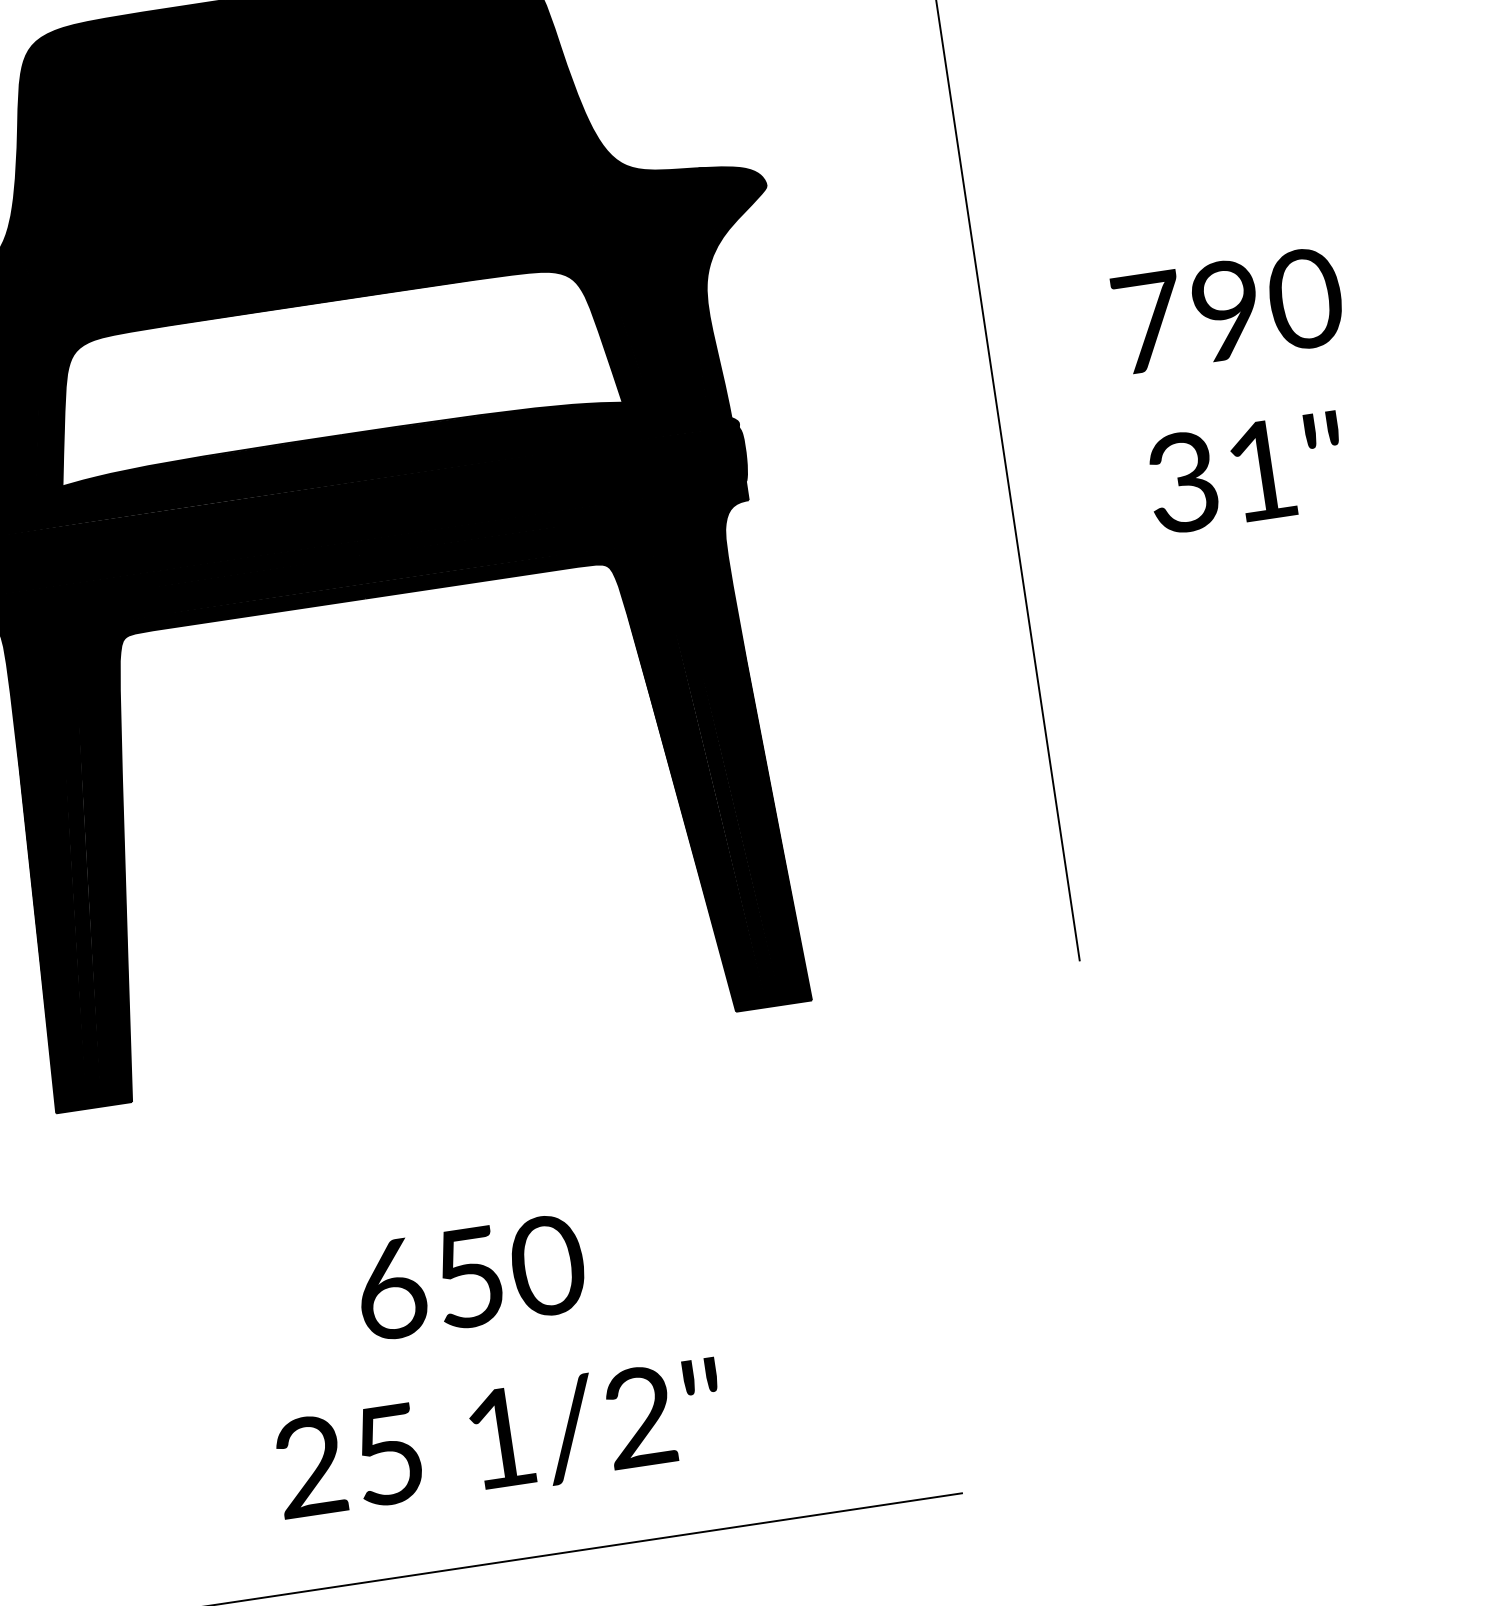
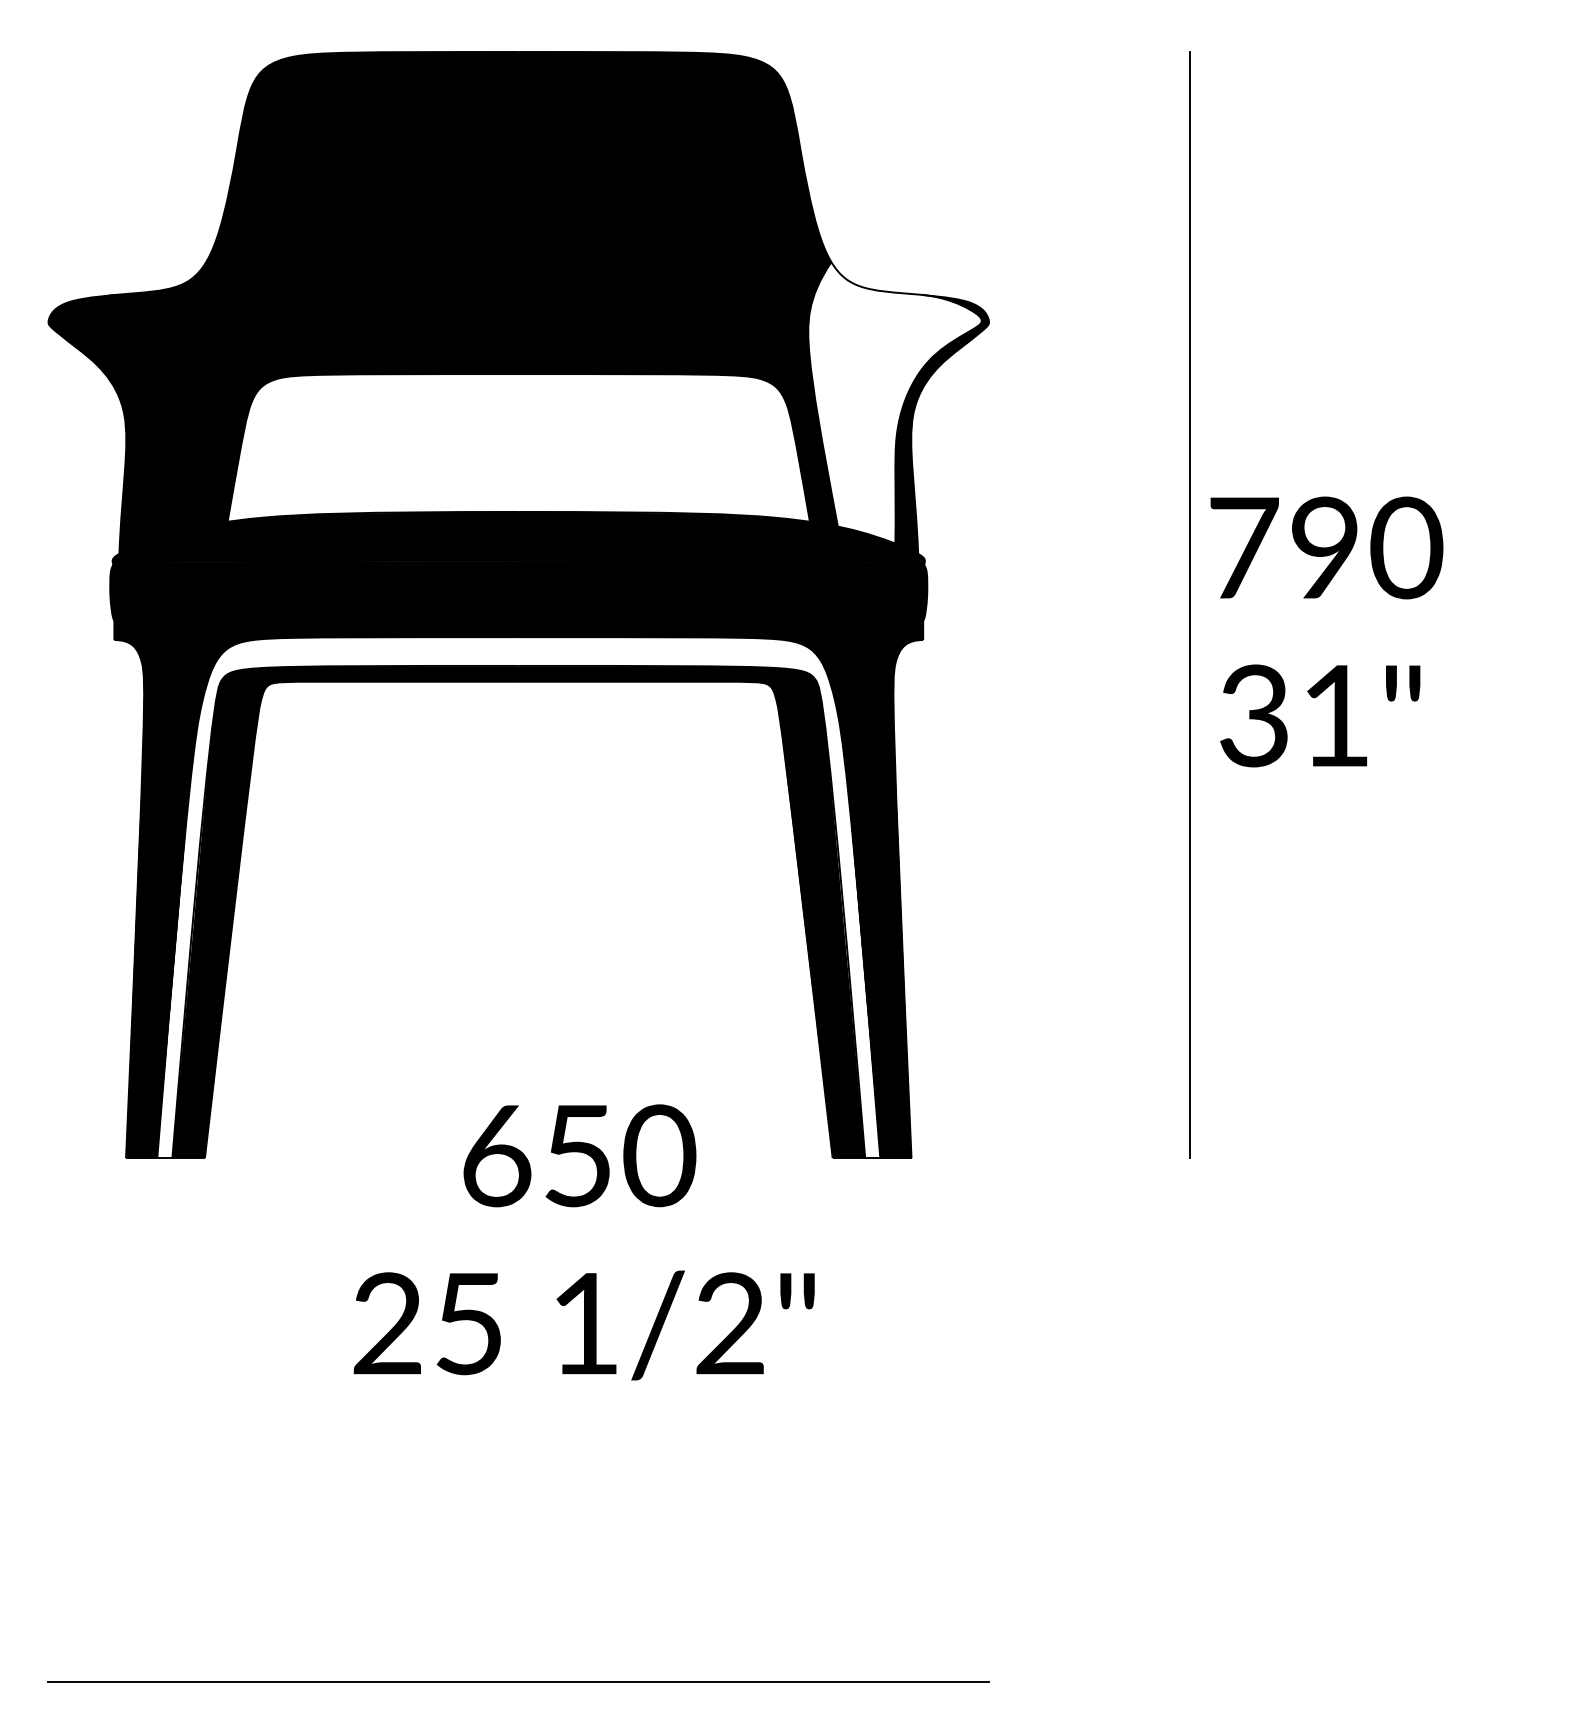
fill: (686, 275) -> (894, 402), removed
text: (1240, 390) -> (1326, 631), moved
fill: (396, 806) -> (518, 897), removed
text: (487, 1360) -> (583, 1242), moved

